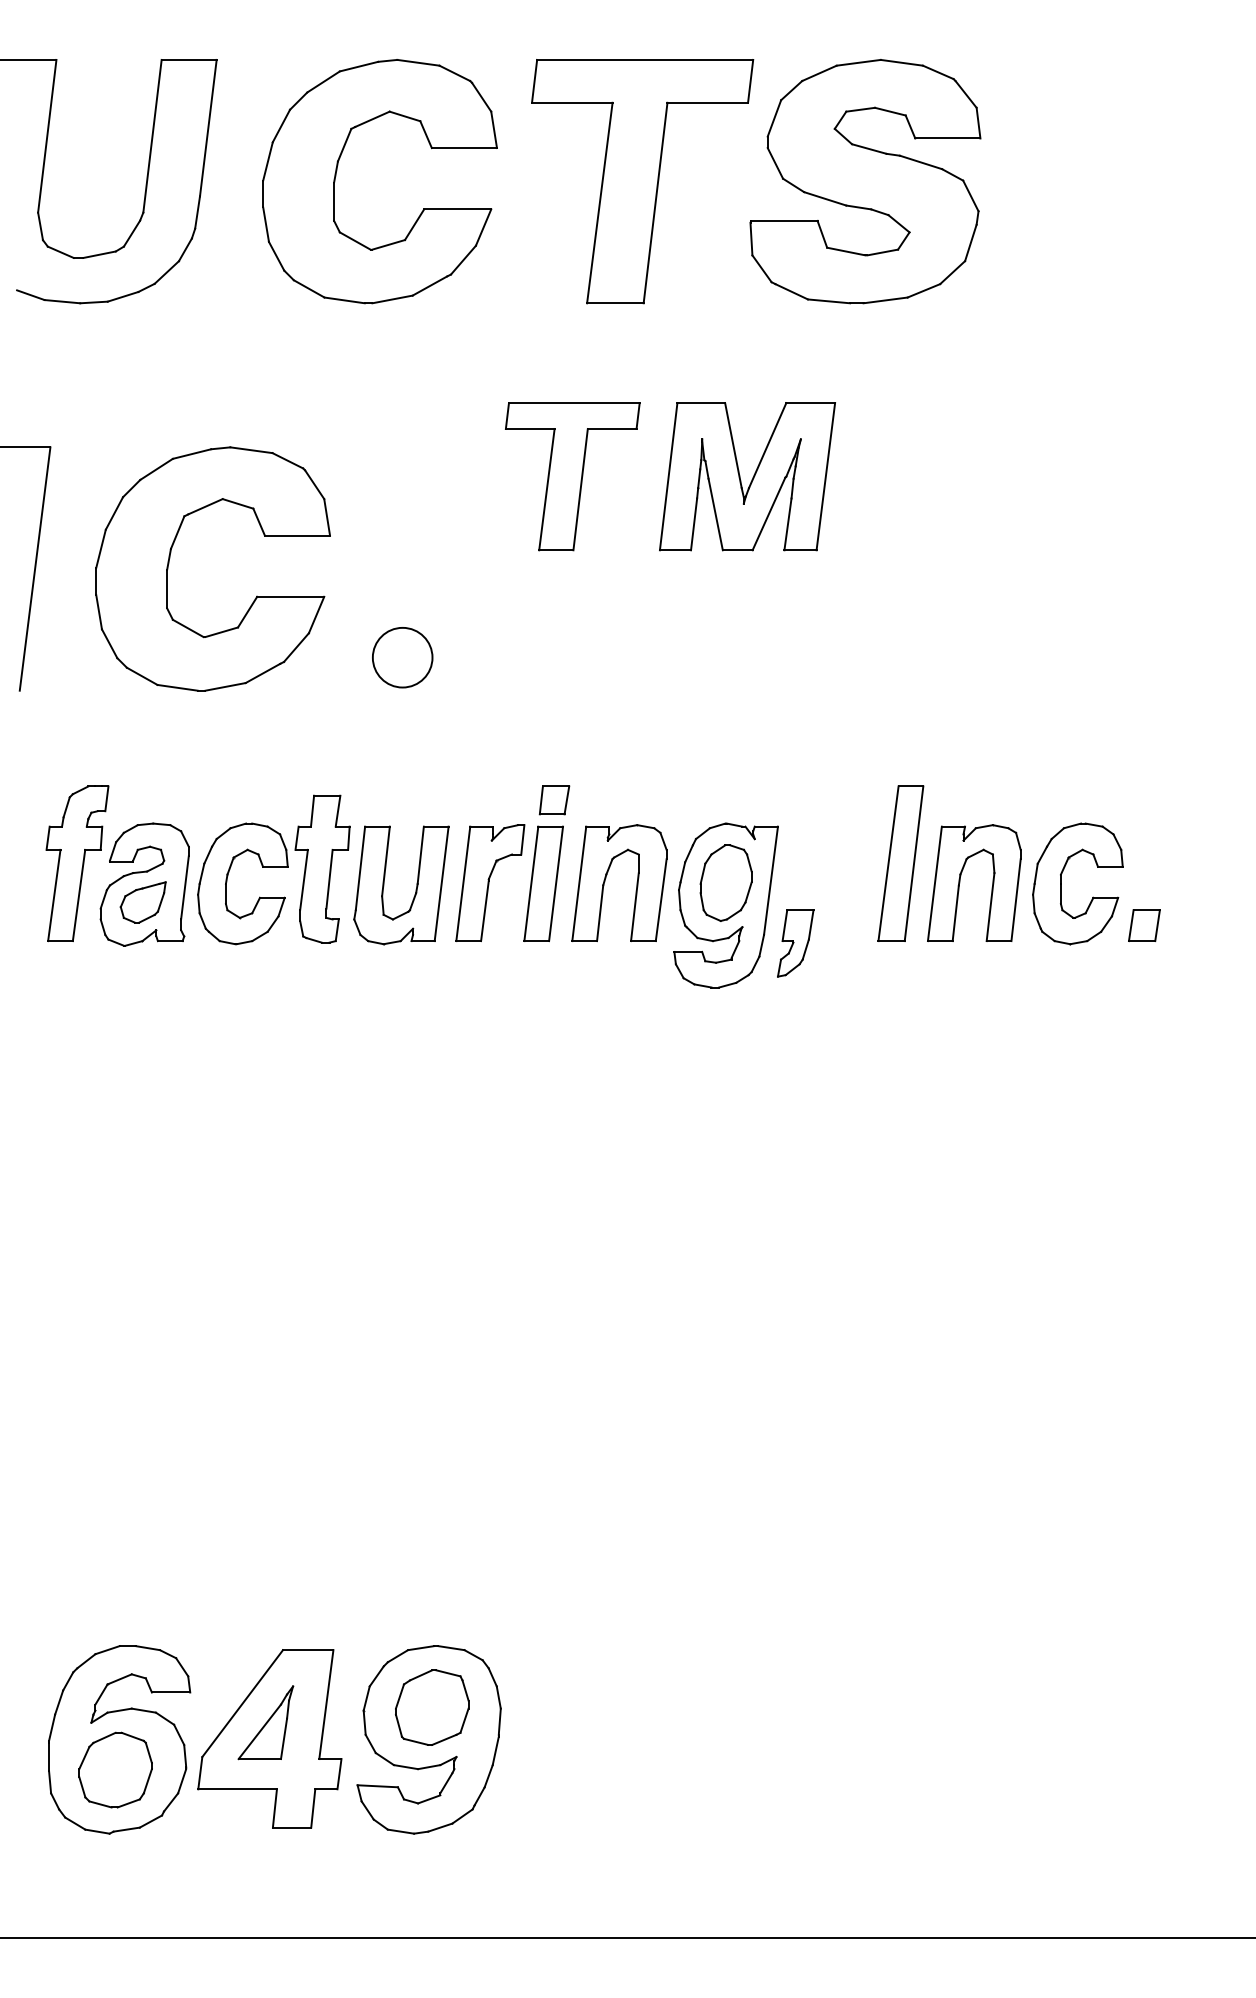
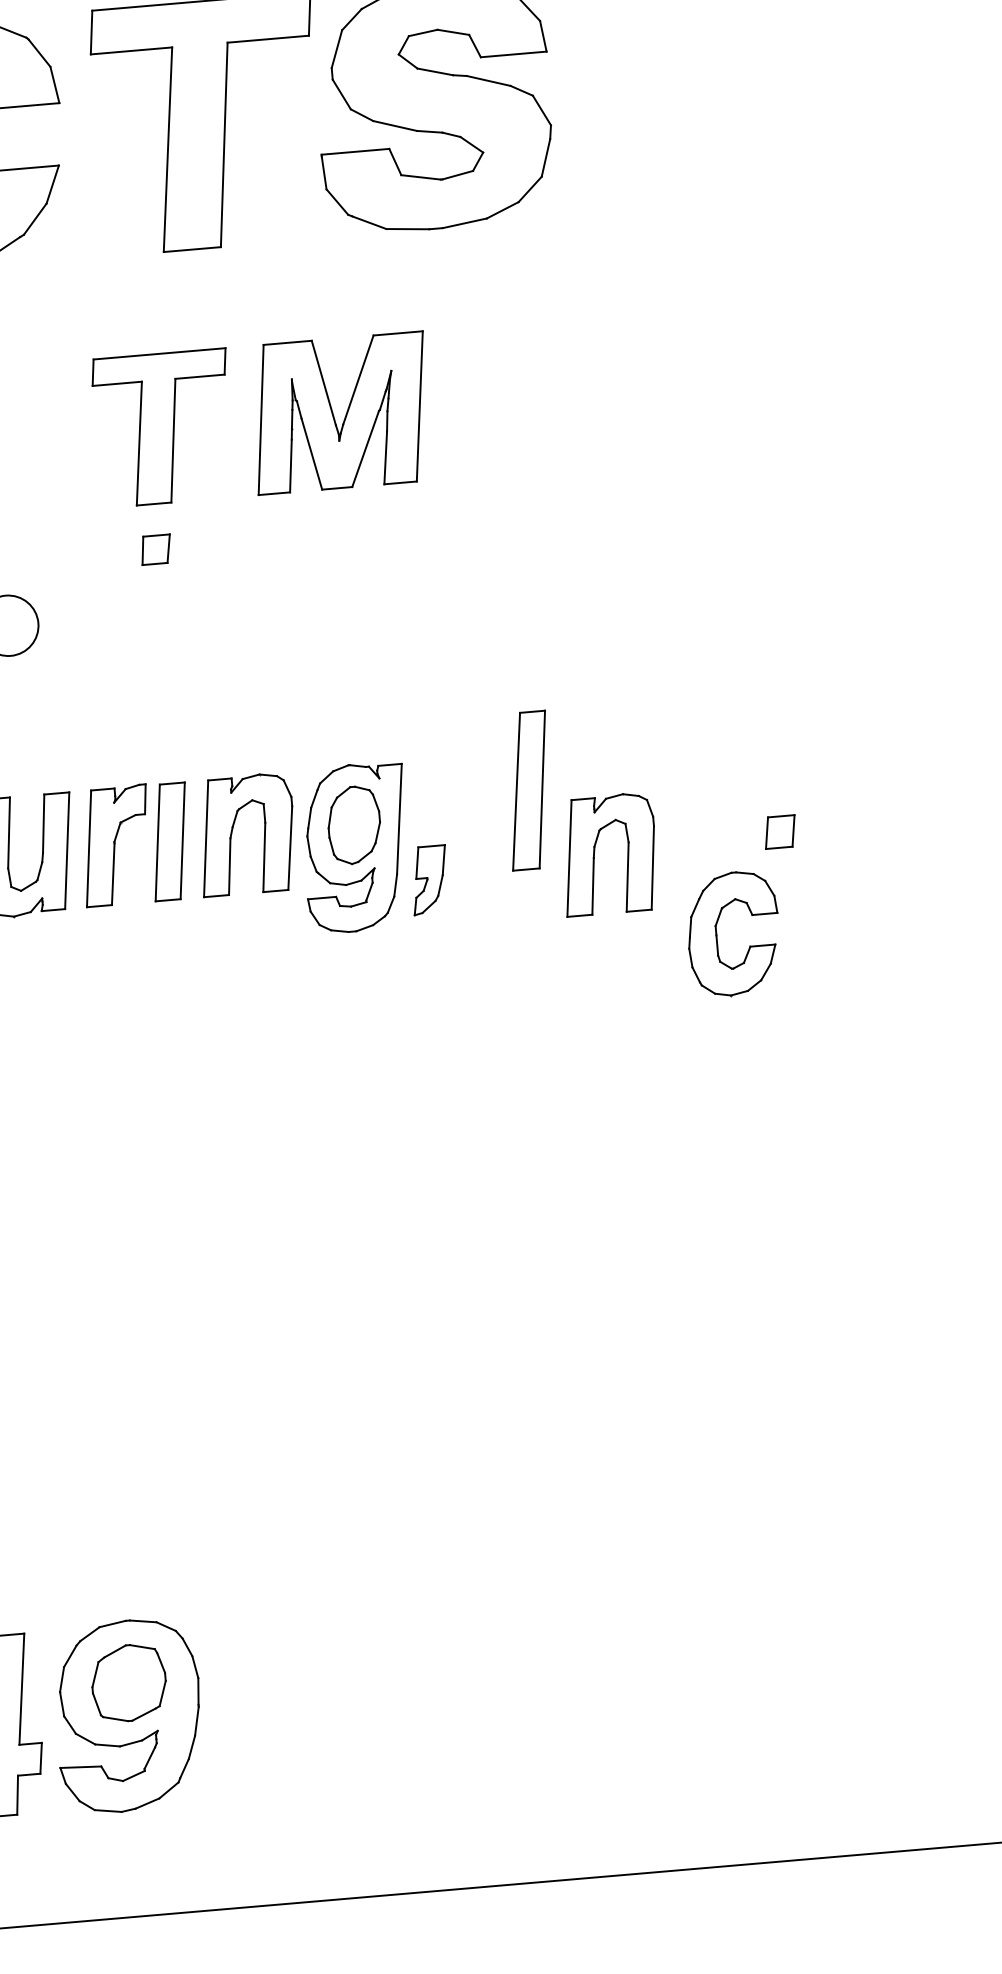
part: (554, 800) -> (156, 549), moved
part: (960, 882) -> (595, 854), moved
part: (1061, 883) -> (716, 934), moved

